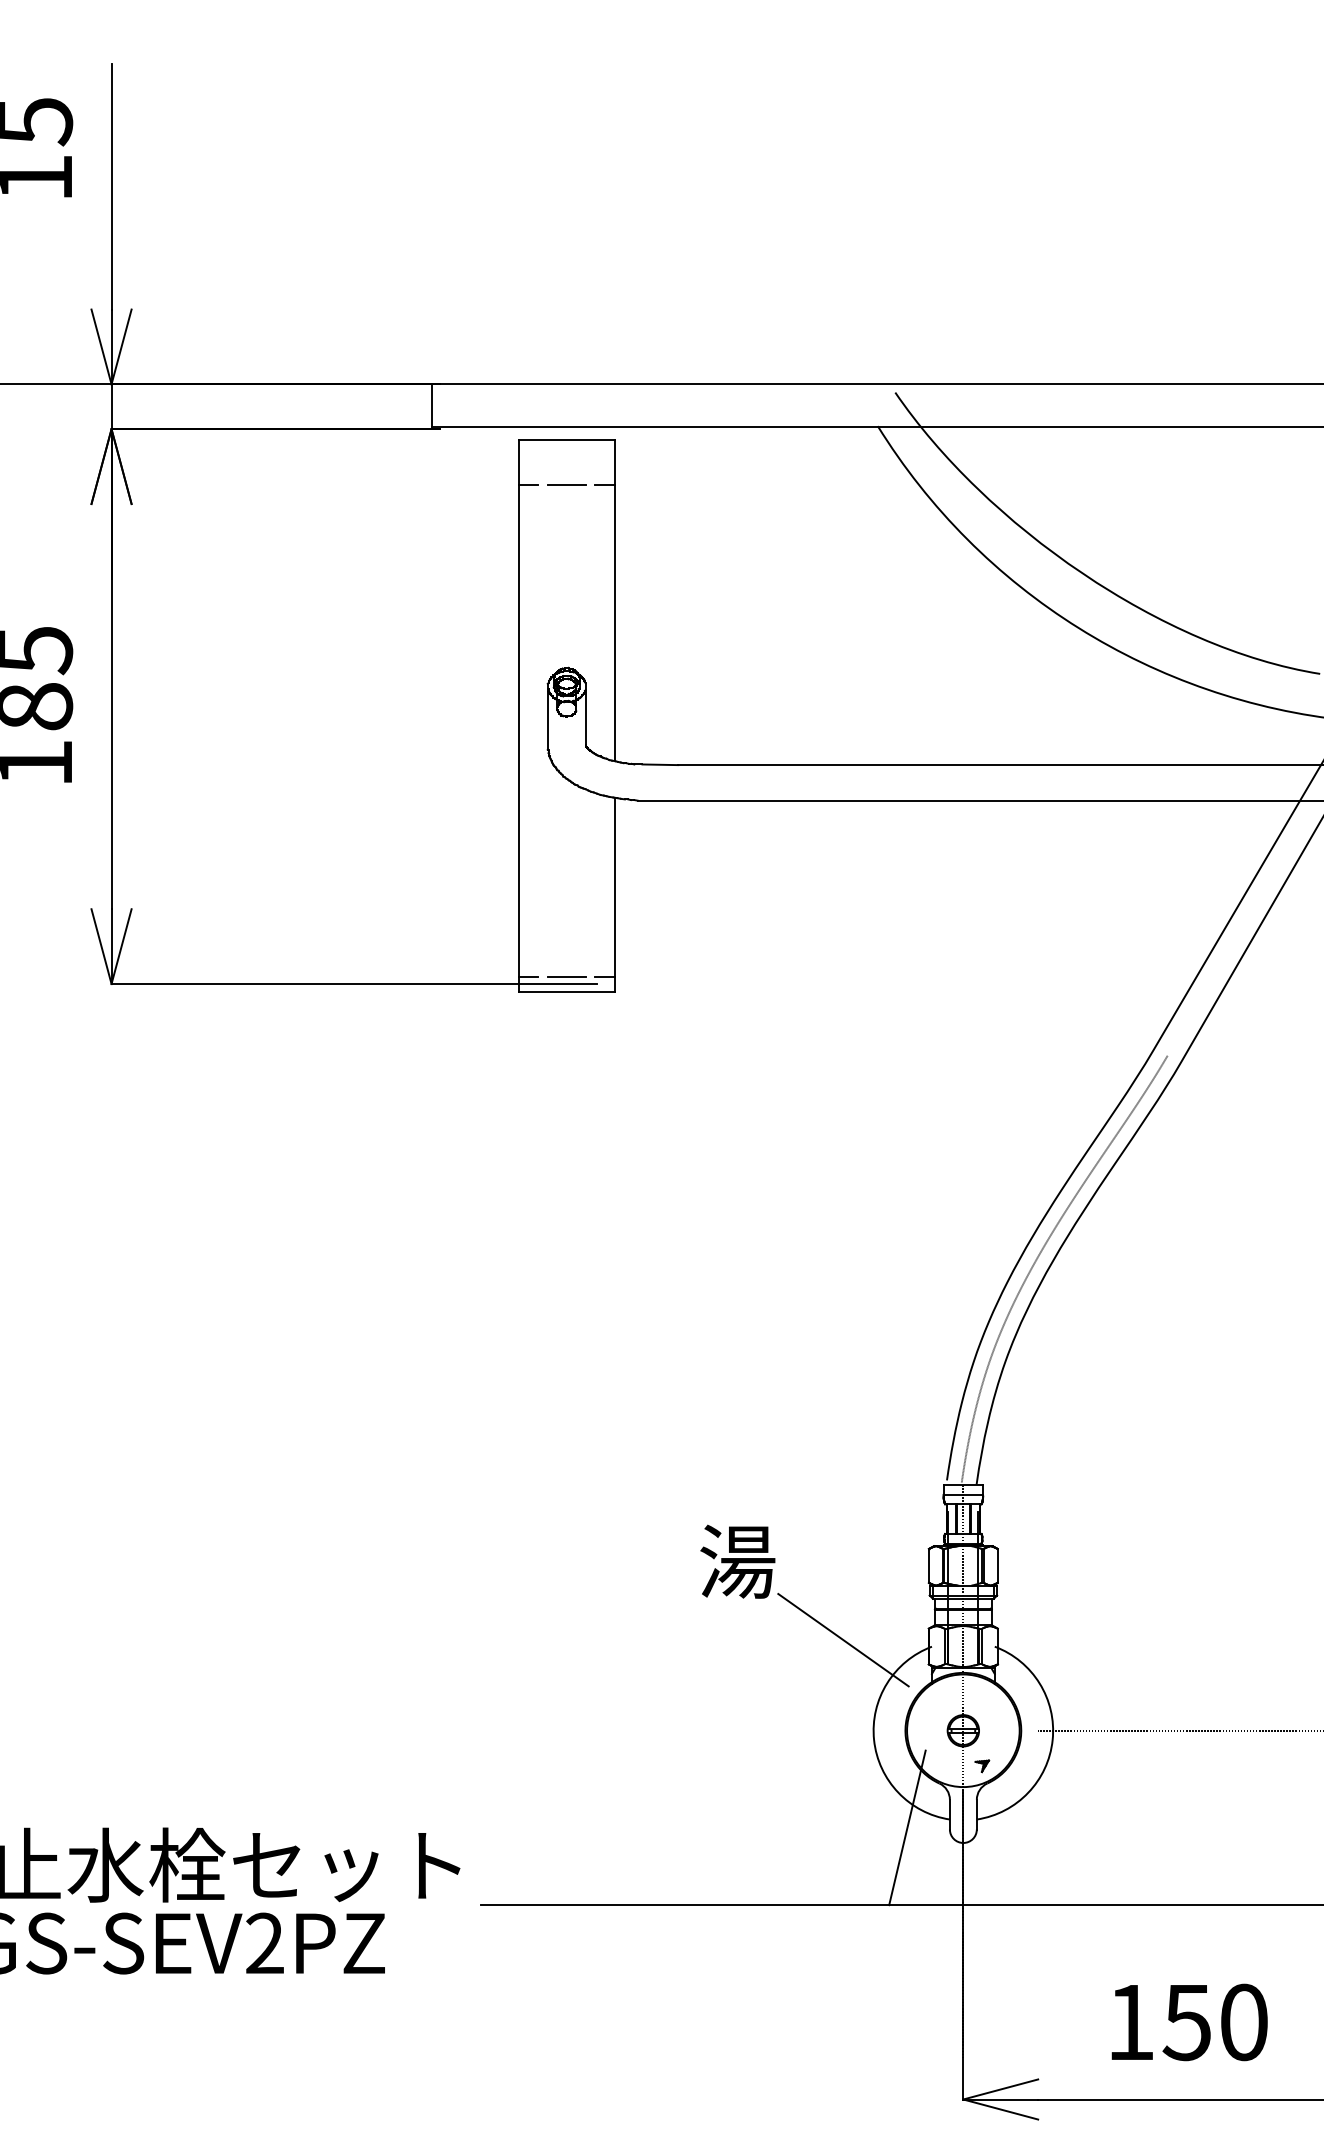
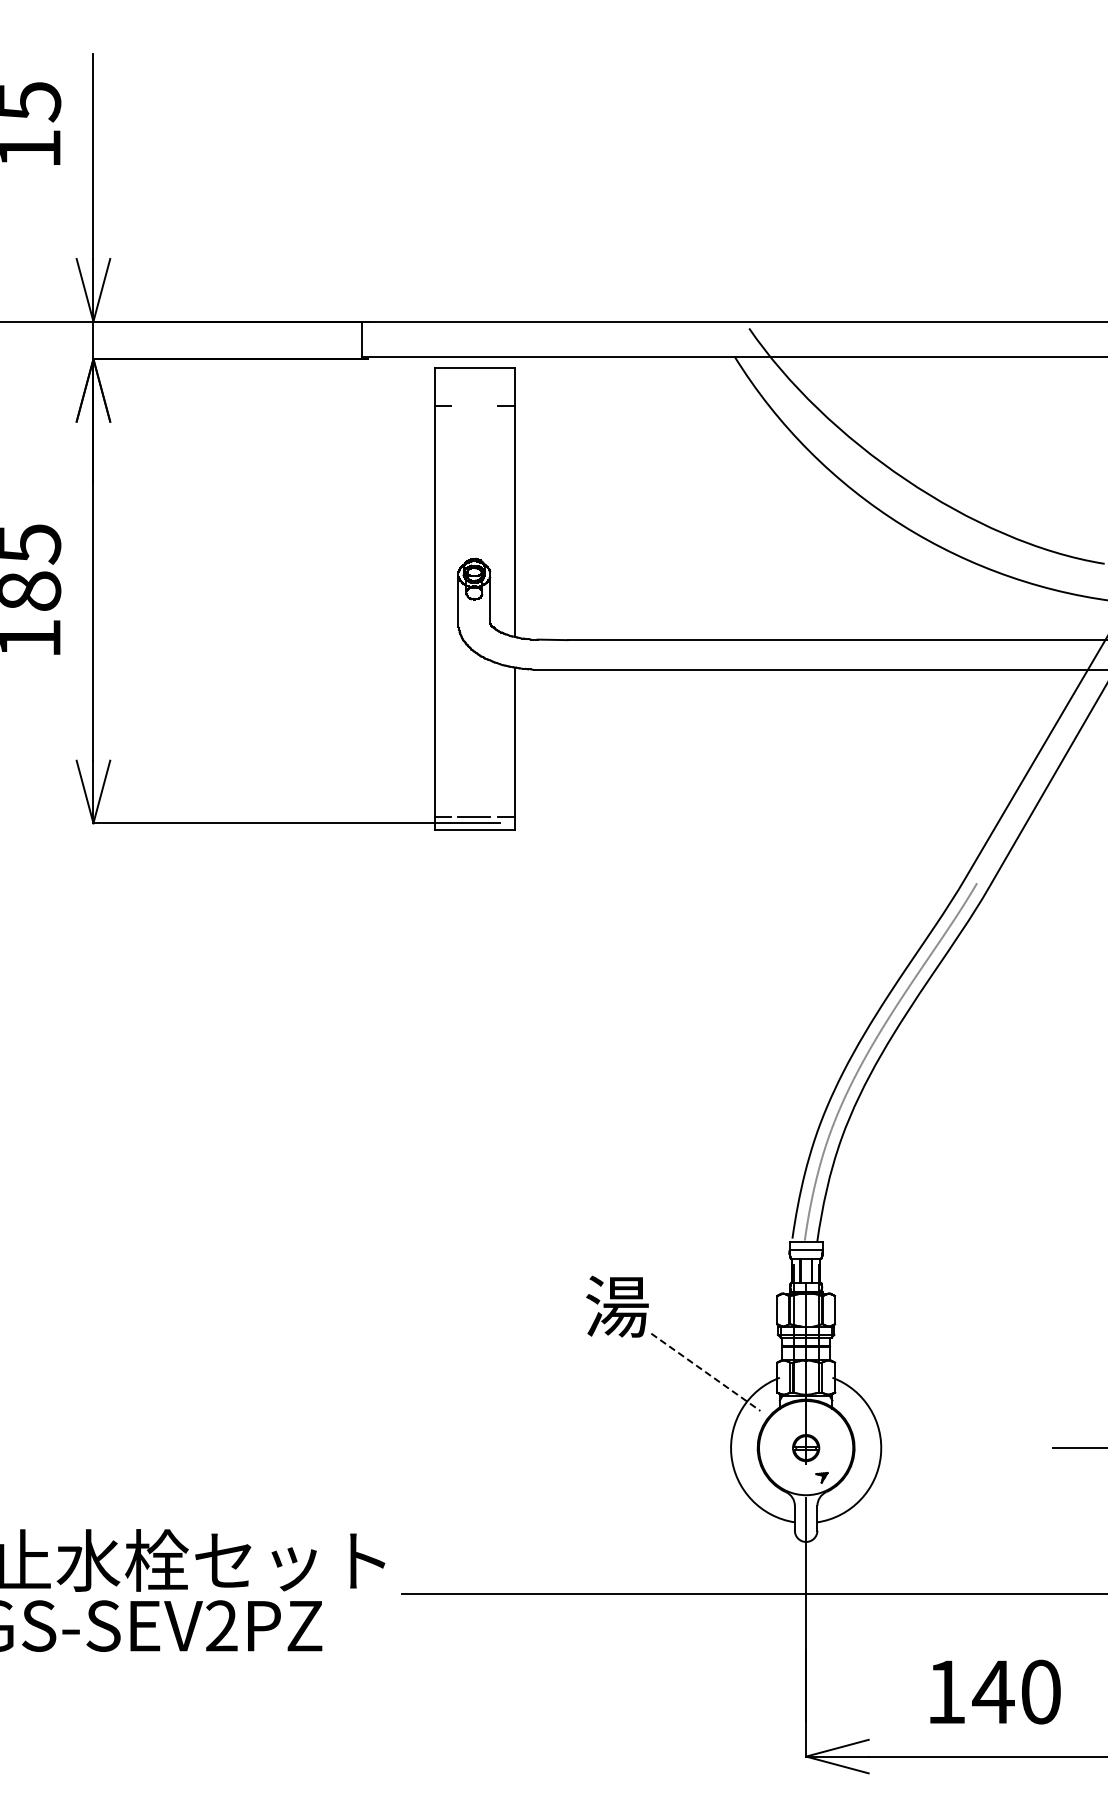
line: (566, 484) -> (474, 405), removed
line: (843, 1640) -> (705, 1372), solid -> dashed
line: (907, 1828) -> (759, 1529), removed
text: (1187, 2022) -> (993, 1692), 150 -> 140

